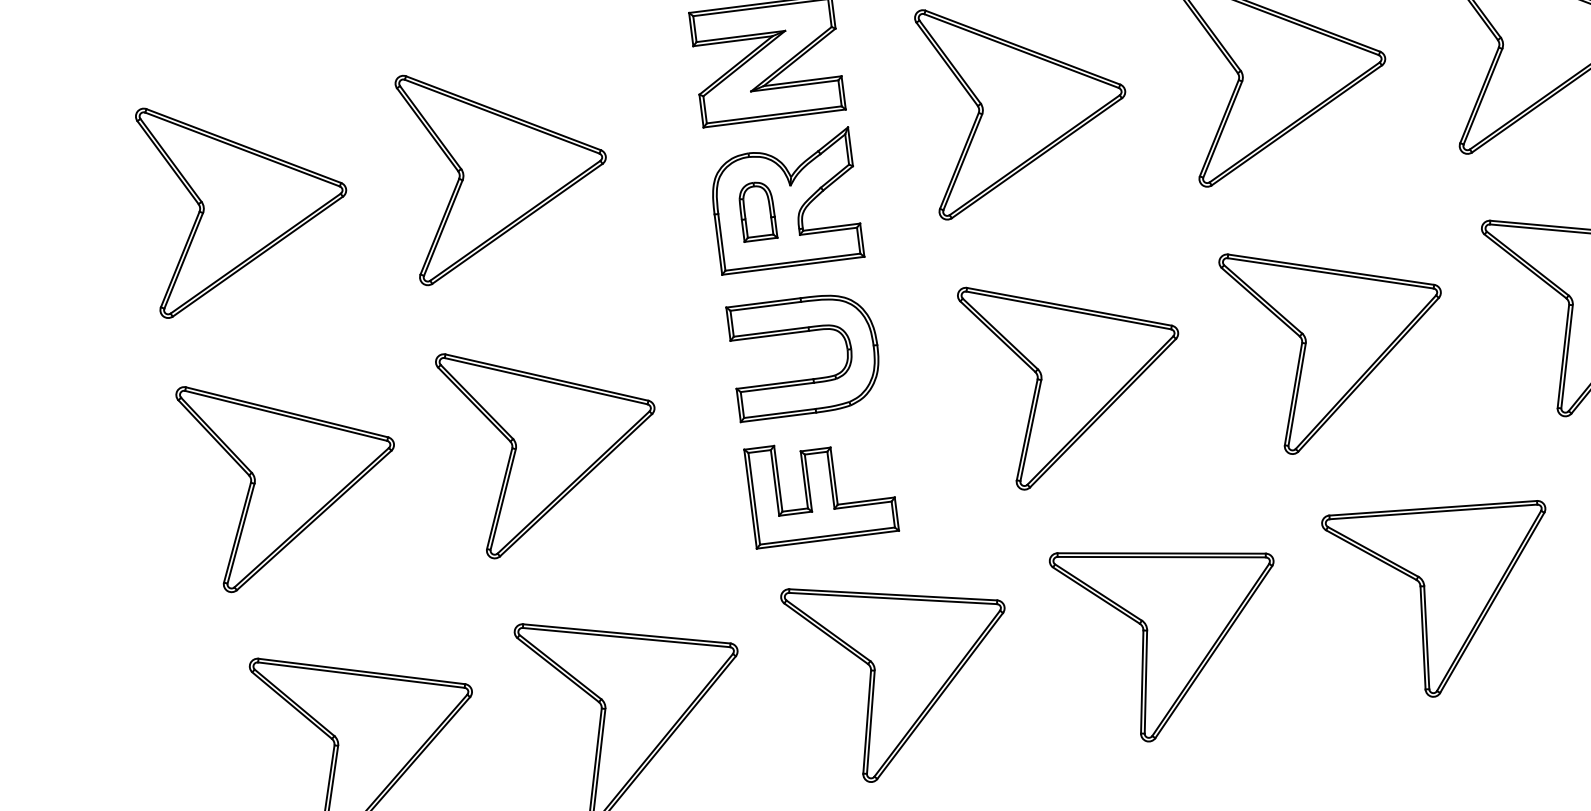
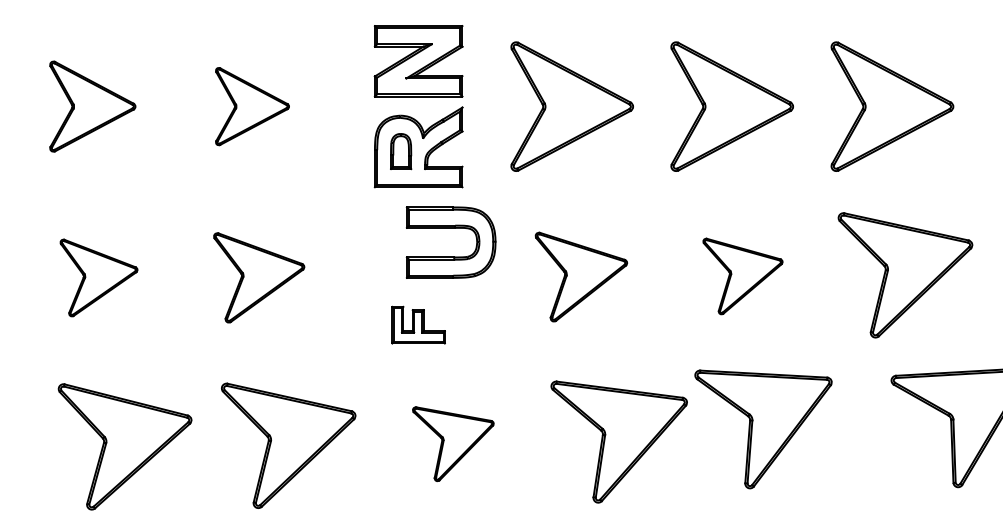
part: (506, 168) -> (252, 106), size x0.6
part: (246, 201) -> (92, 106), size x0.7
part: (801, 332) -> (450, 228), moved
part: (1337, 344) -> (742, 276), size x0.6
part: (1076, 377) -> (581, 276), size x0.7
part: (551, 445) -> (258, 277), size x0.7
part: (291, 478) -> (98, 277), size x0.6
part: (821, 488) -> (418, 324), size x0.6
part: (1444, 598) -> (763, 429), moved
part: (902, 675) -> (453, 443), size x0.6

